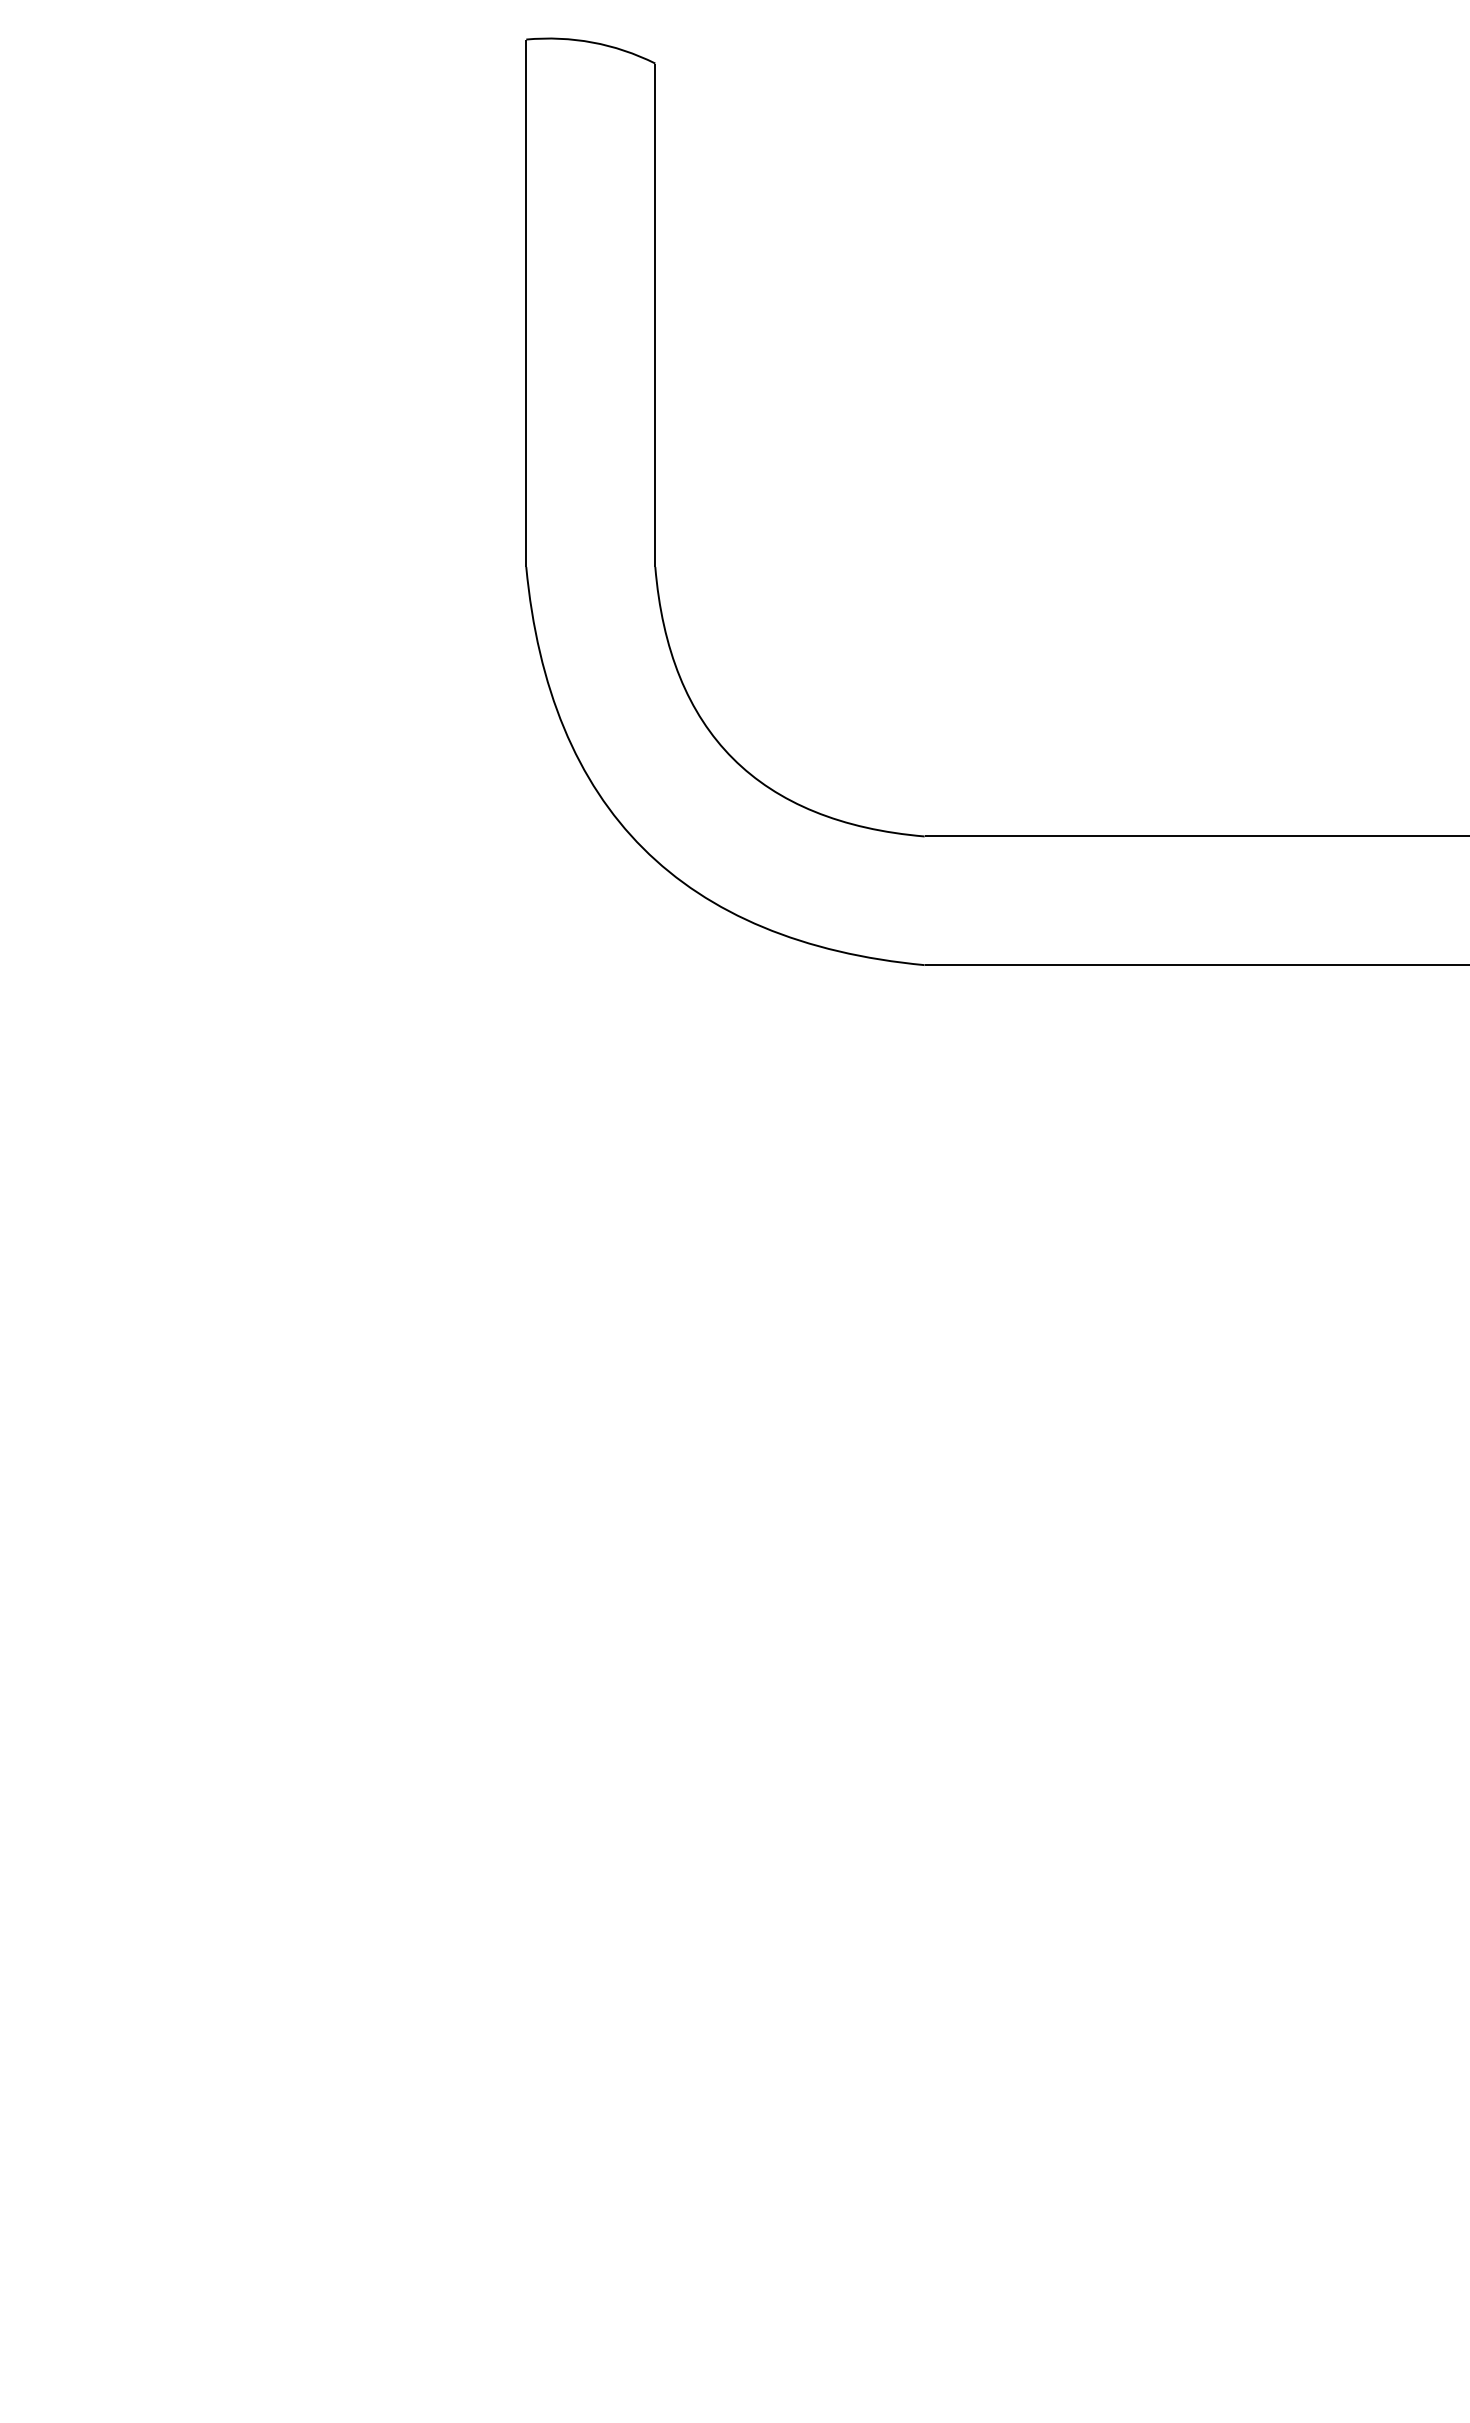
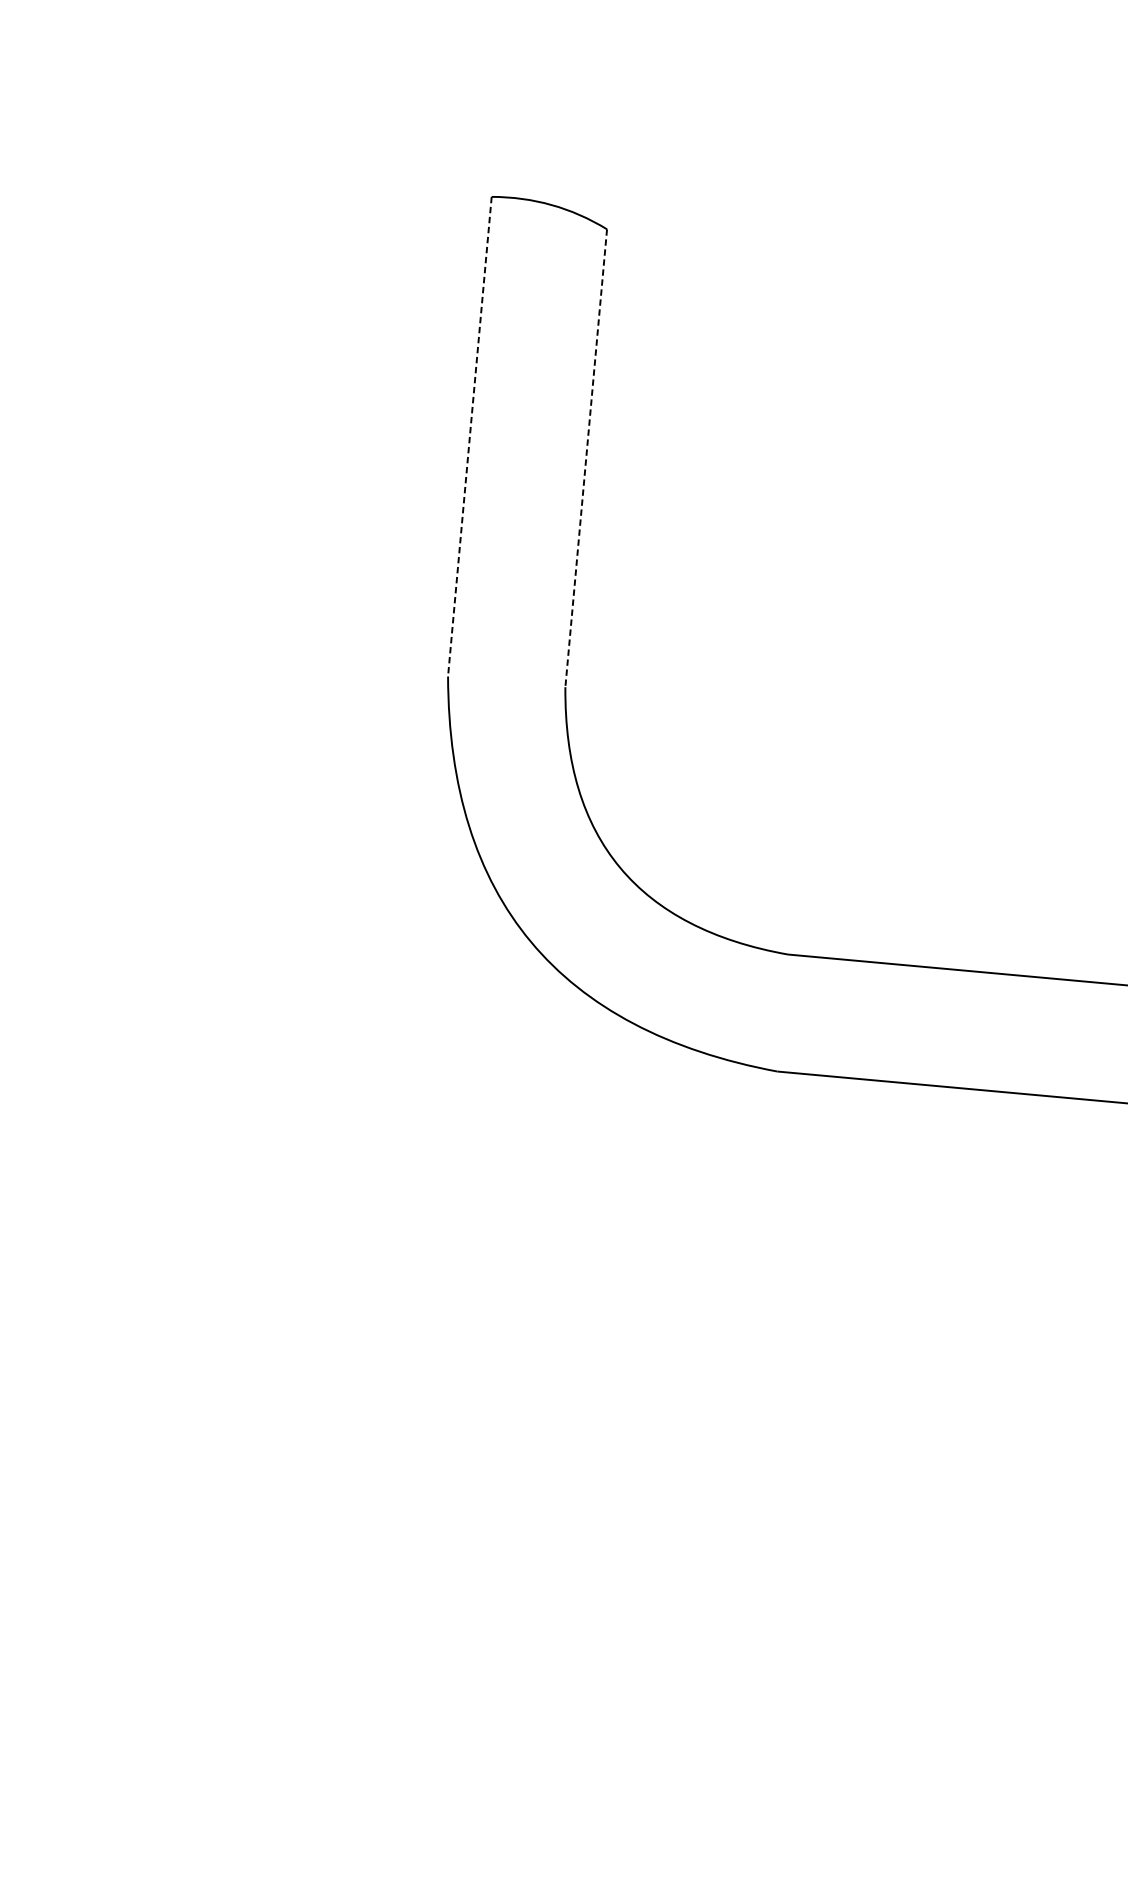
line: (526, 303) -> (470, 436), solid -> dashed
line: (655, 315) -> (586, 458), solid -> dashed

